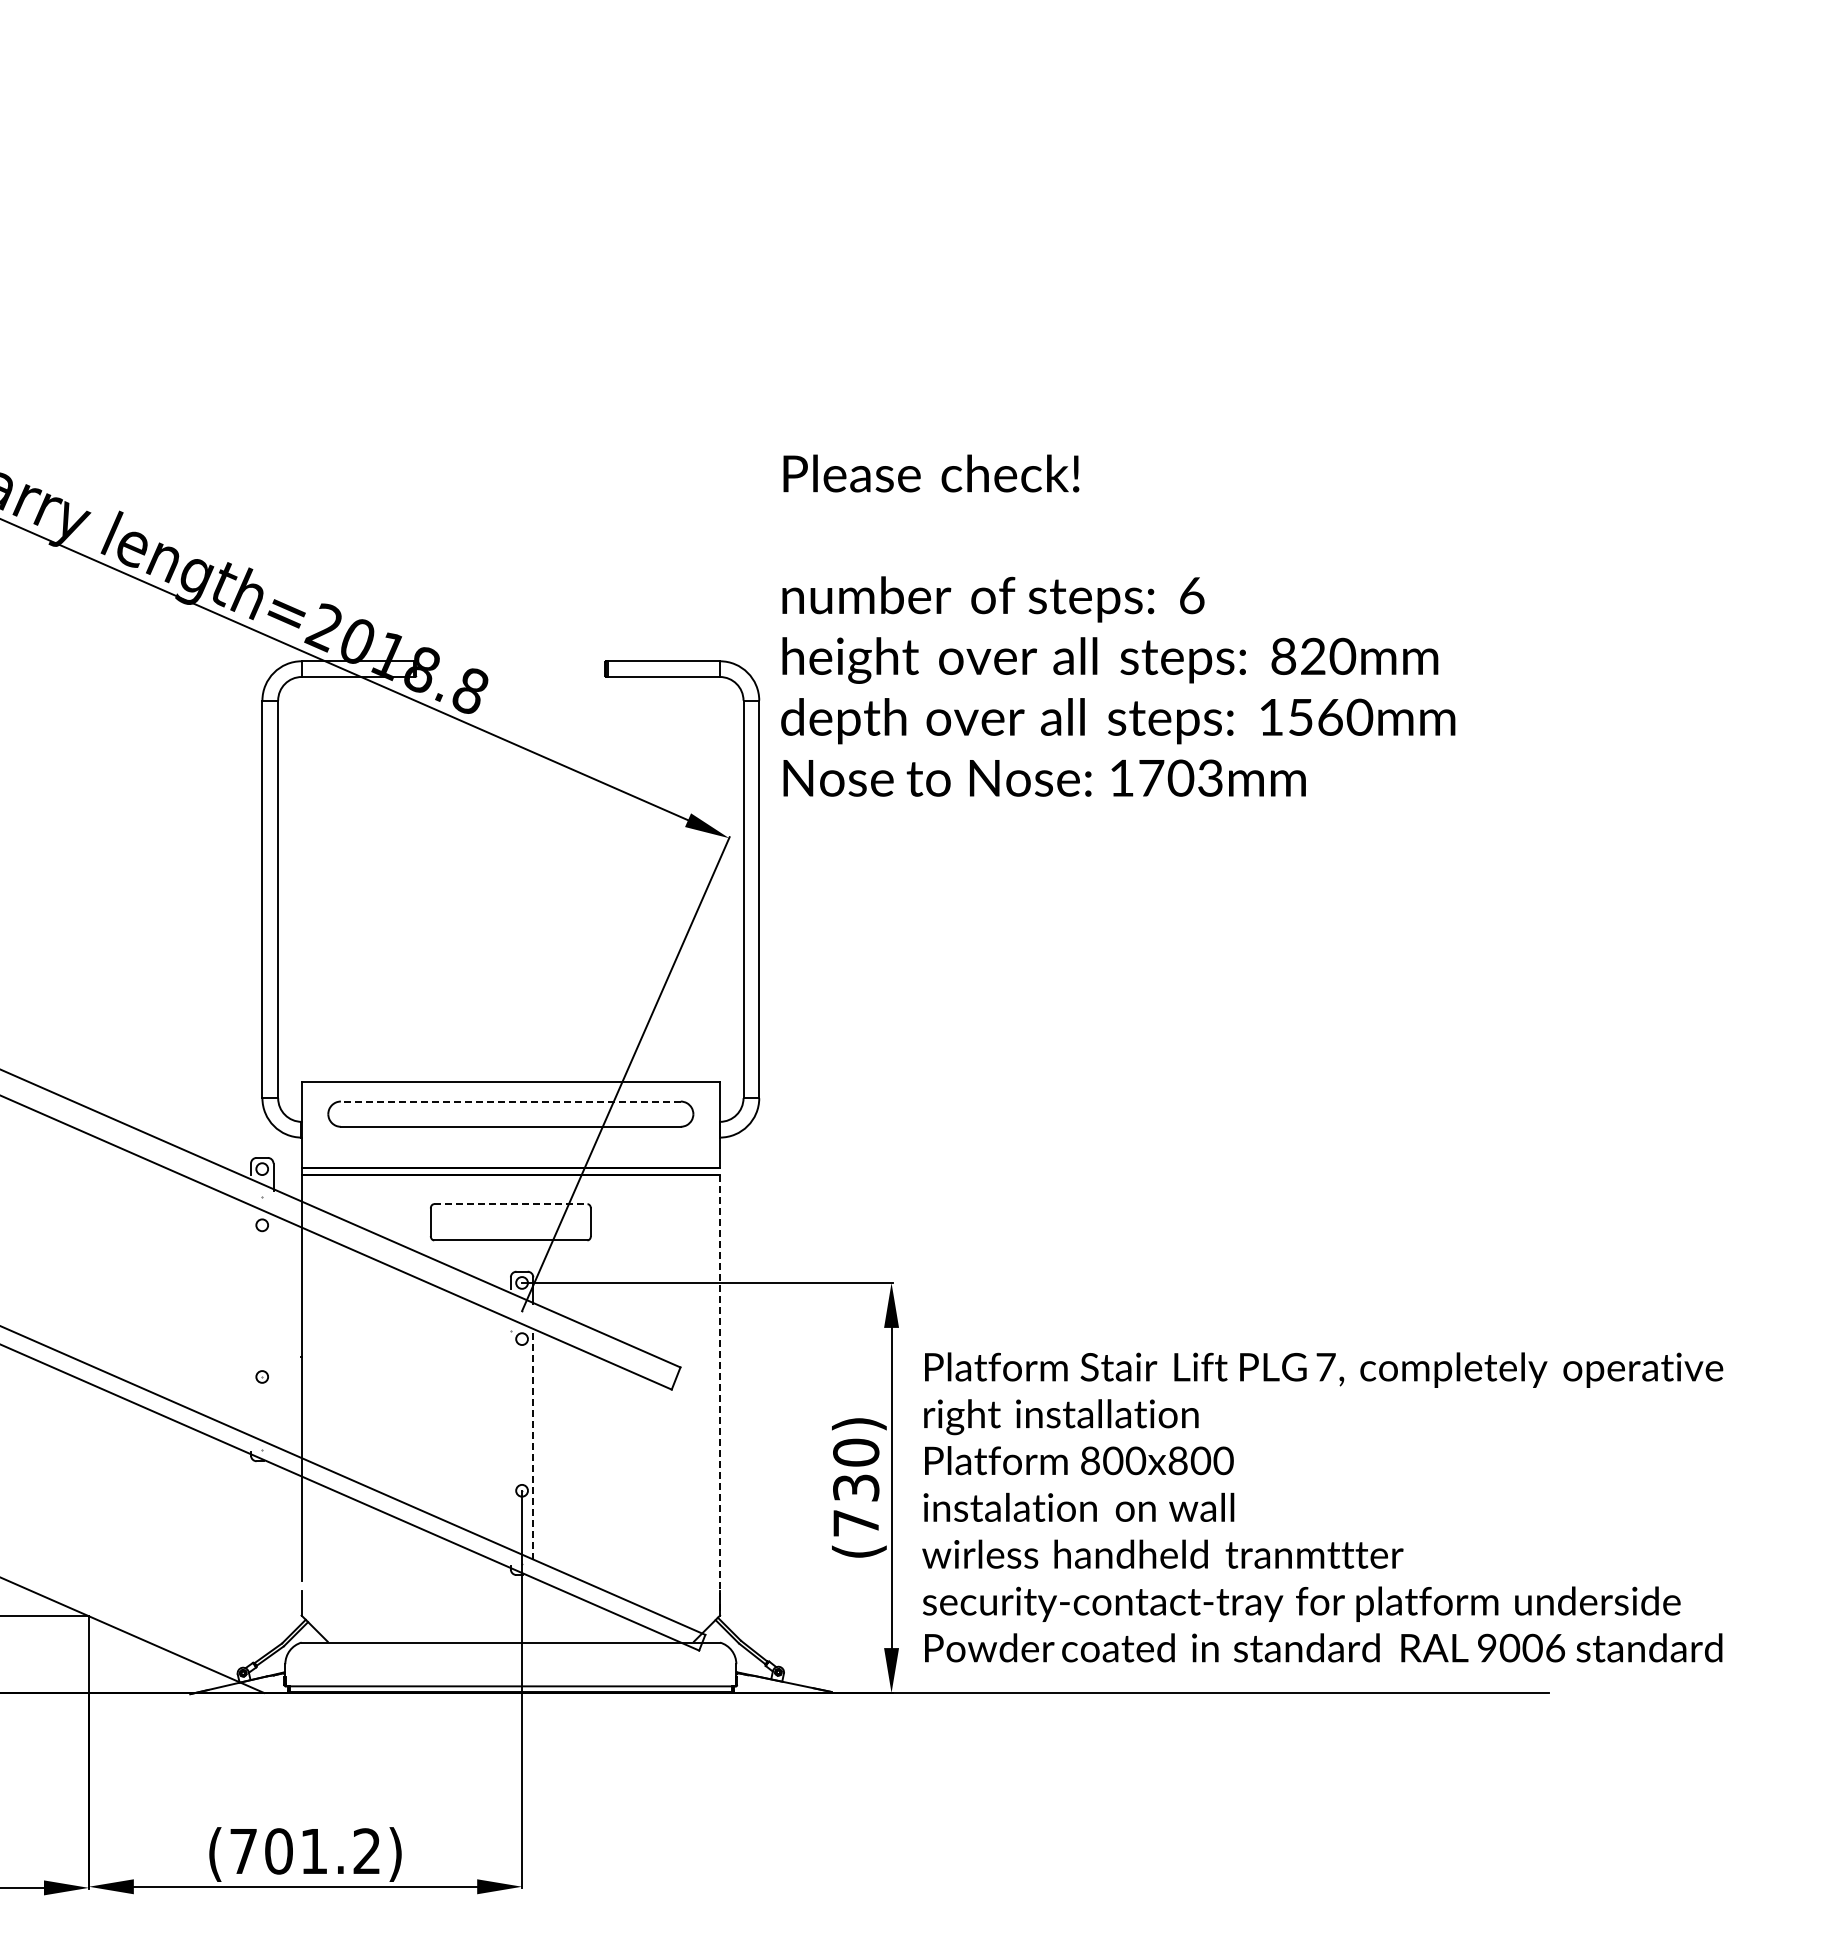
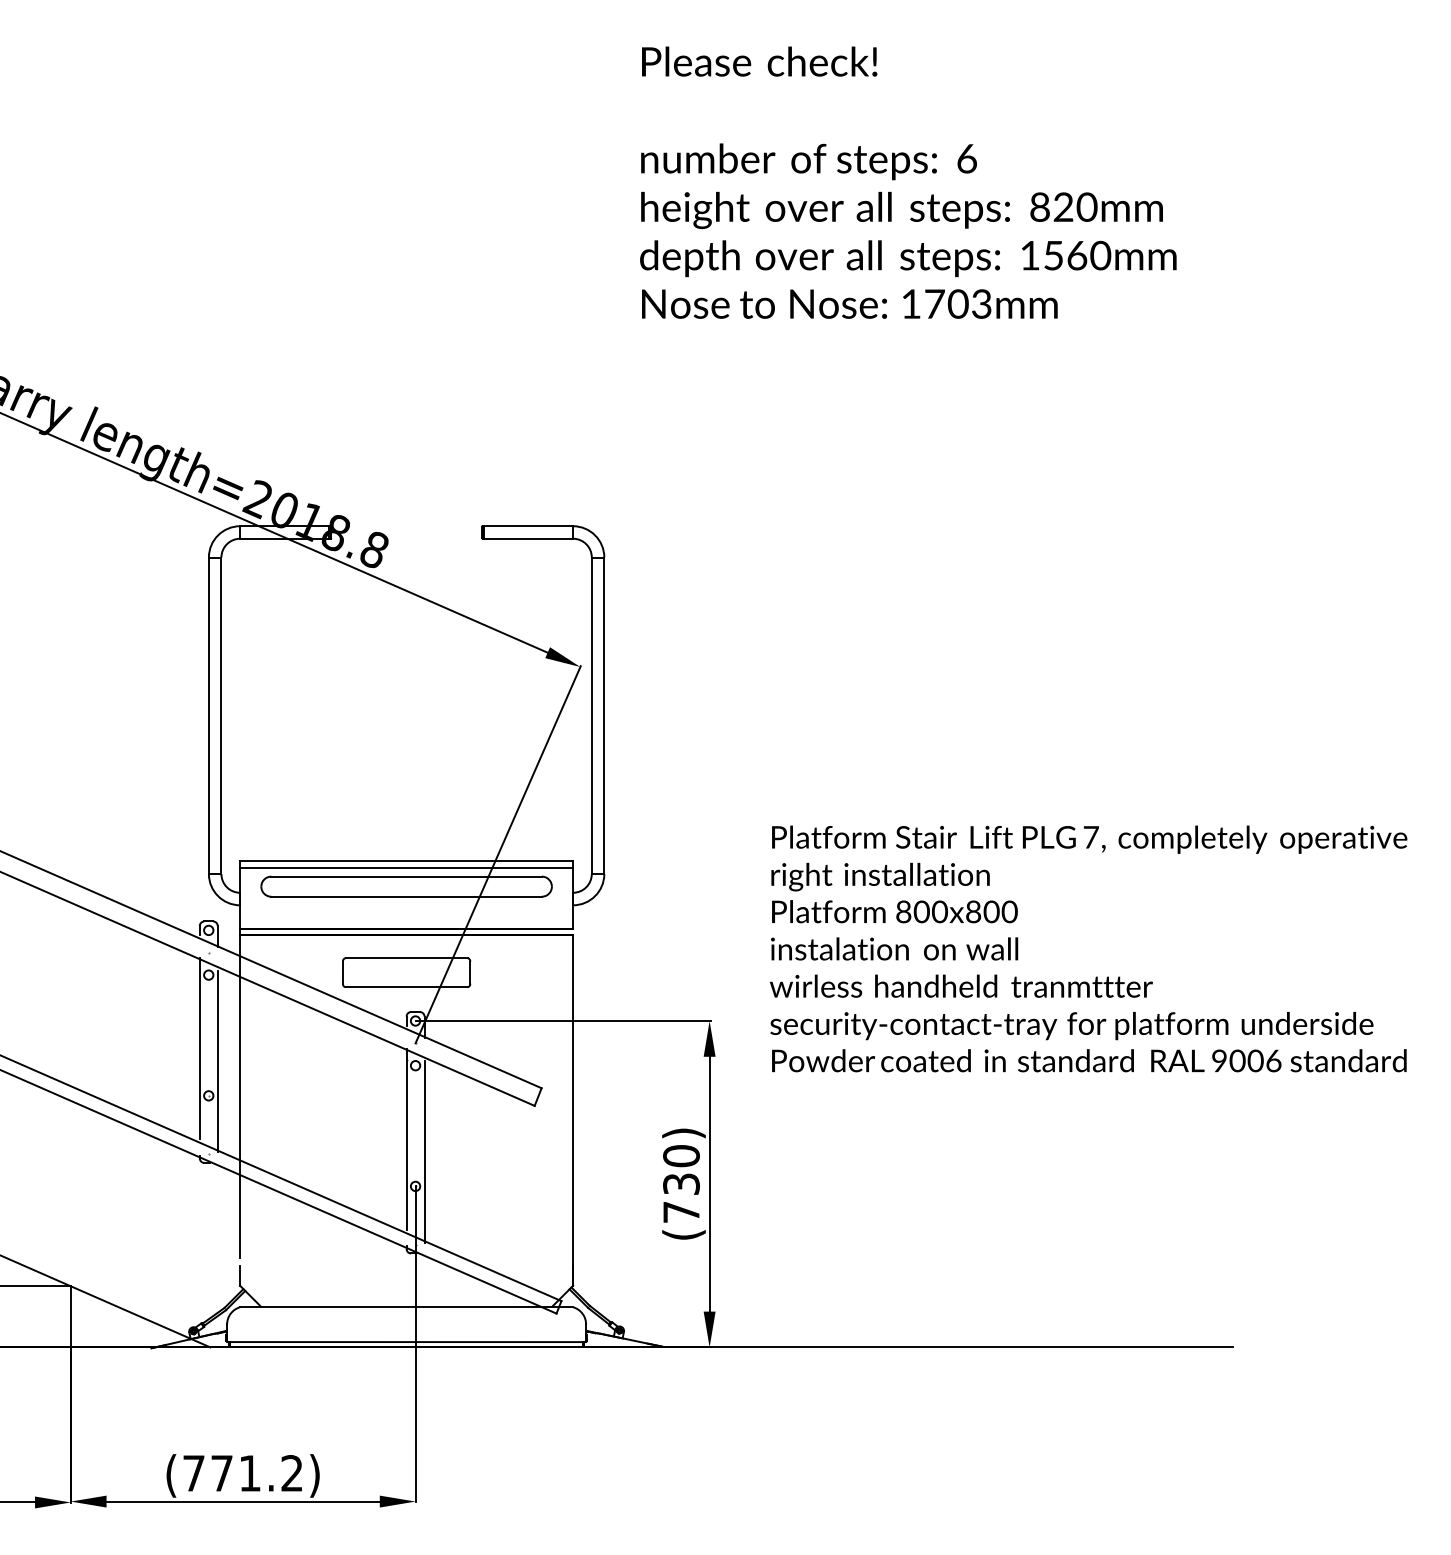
text: (1118, 625) -> (908, 182), moved
line: (510, 1090) -> (406, 867), added
line: (510, 1101) -> (406, 876), dashed -> solid
line: (510, 1204) -> (406, 958), dashed -> solid
line: (251, 1317) -> (200, 1048), added
line: (273, 1333) -> (217, 1061), added
line: (720, 1395) -> (573, 1110), dashed -> solid
line: (510, 1431) -> (406, 1139), added
line: (533, 1447) -> (424, 1151), dashed -> solid
text: (1322, 1507) -> (1088, 949), moved
text: (278, 1851) -> (221, 1473), (701.2) -> (771.2)

